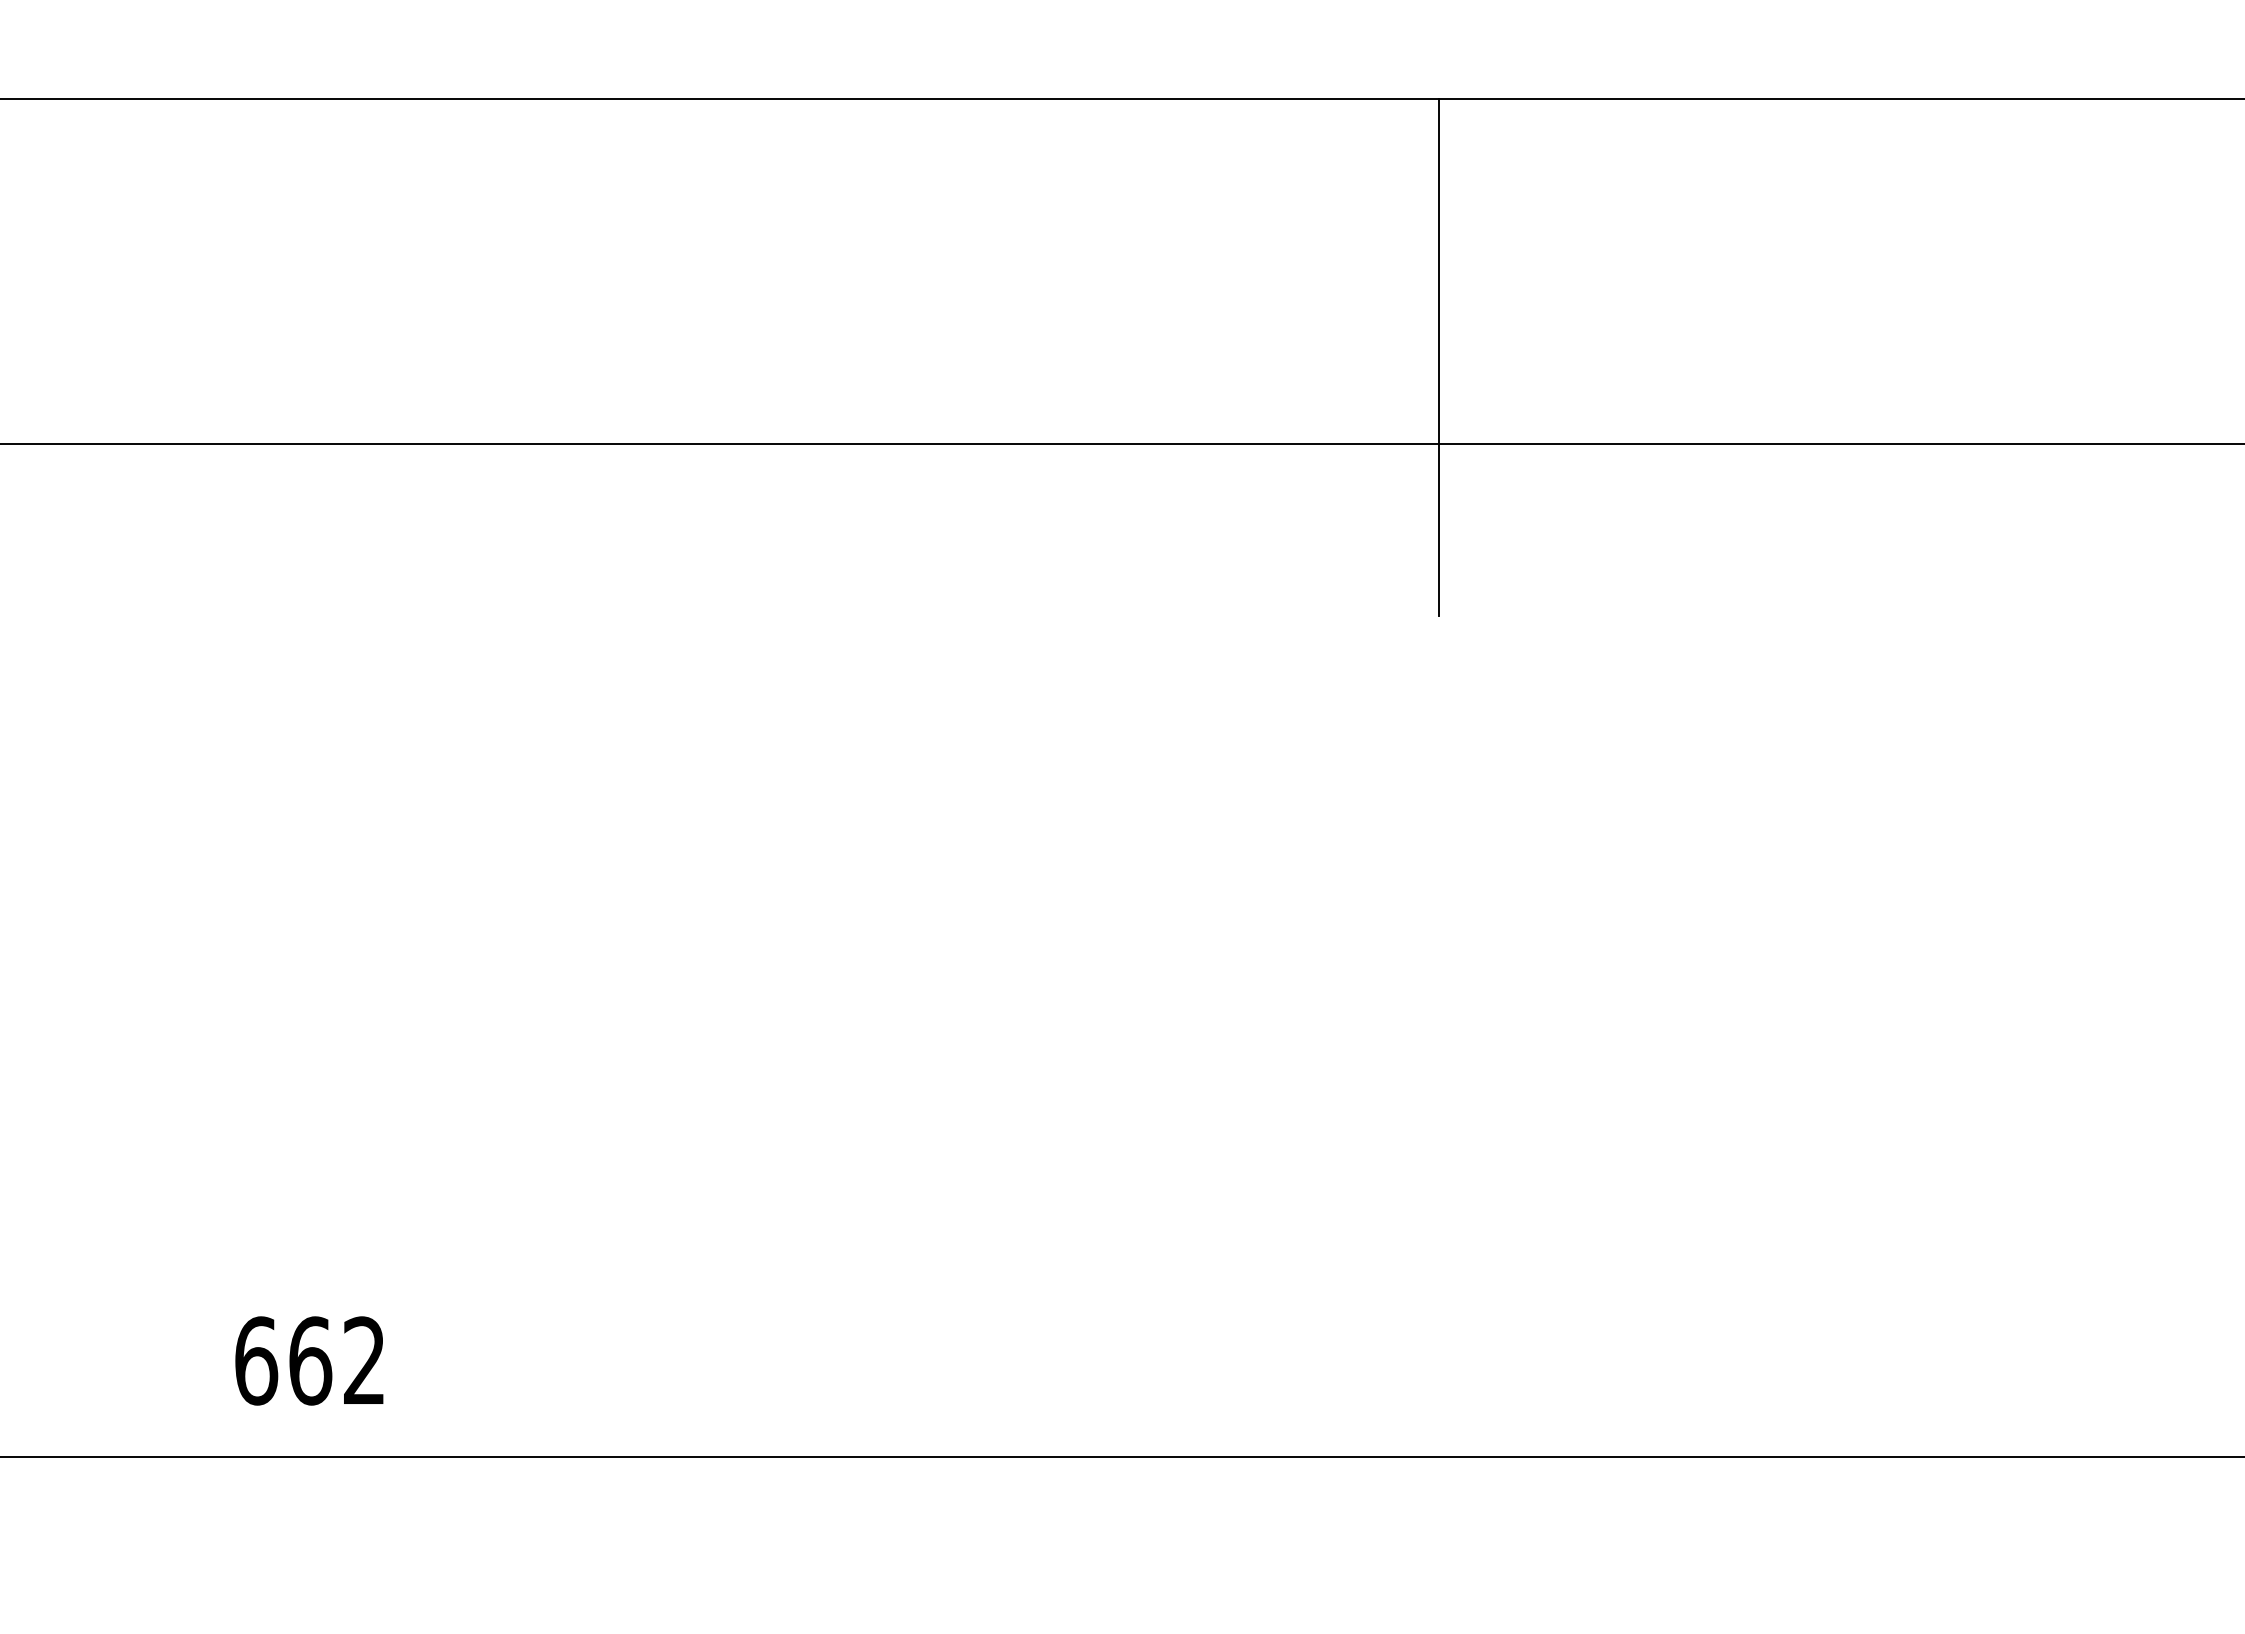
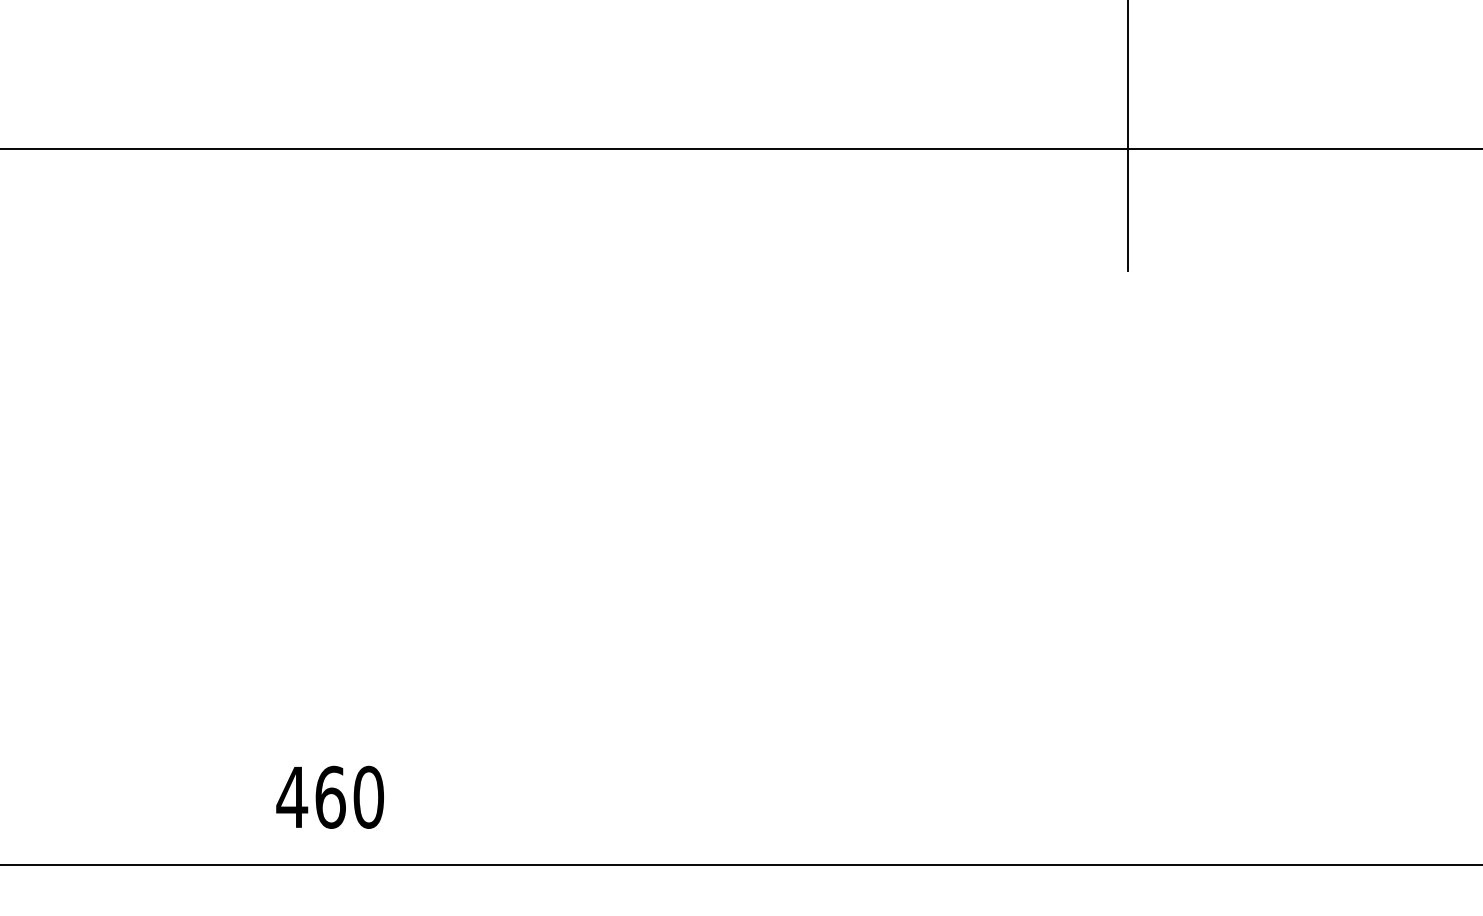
text: (309, 1360) -> (329, 797), 662 -> 460

